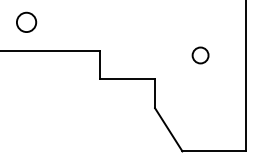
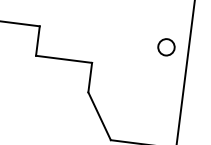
circle: (200, 55) -> (166, 47), moved

